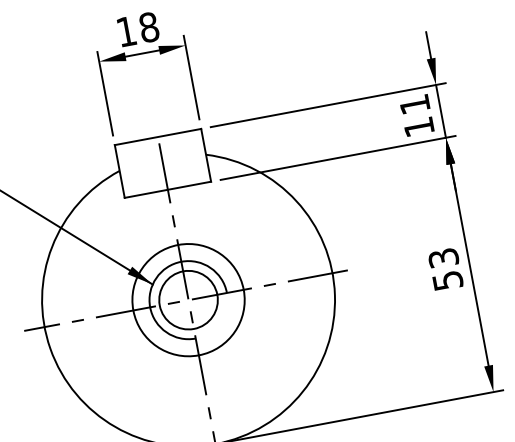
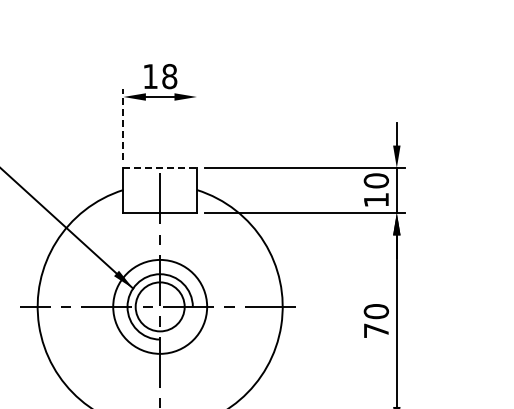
line: (190, 76) -> (196, 123), removed
line: (105, 93) -> (123, 124), solid -> dashed
text: (414, 104) -> (376, 180), 11 -> 10
line: (158, 137) -> (160, 168), solid -> dashed
text: (445, 269) -> (376, 321), 53 -> 70

